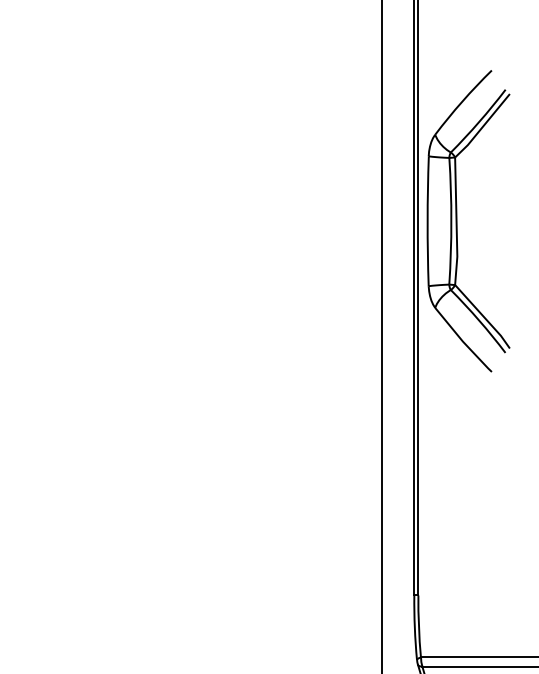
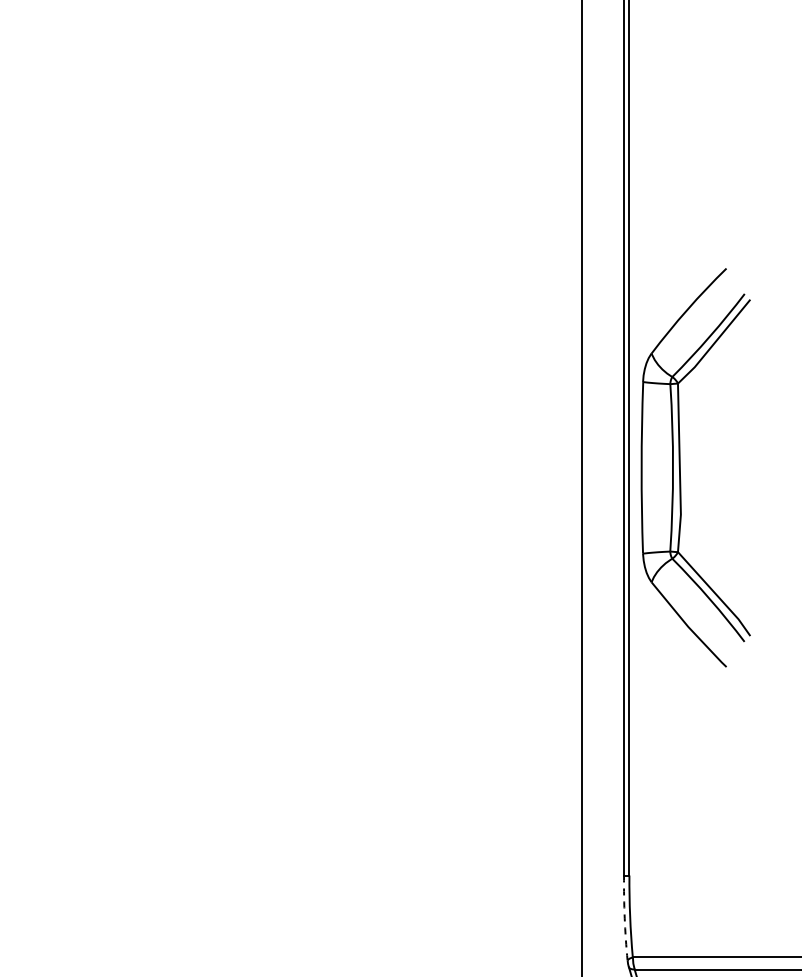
part: (457, 221) -> (680, 467), moved
arc: (414, 628) -> (624, 918), solid -> dashed

